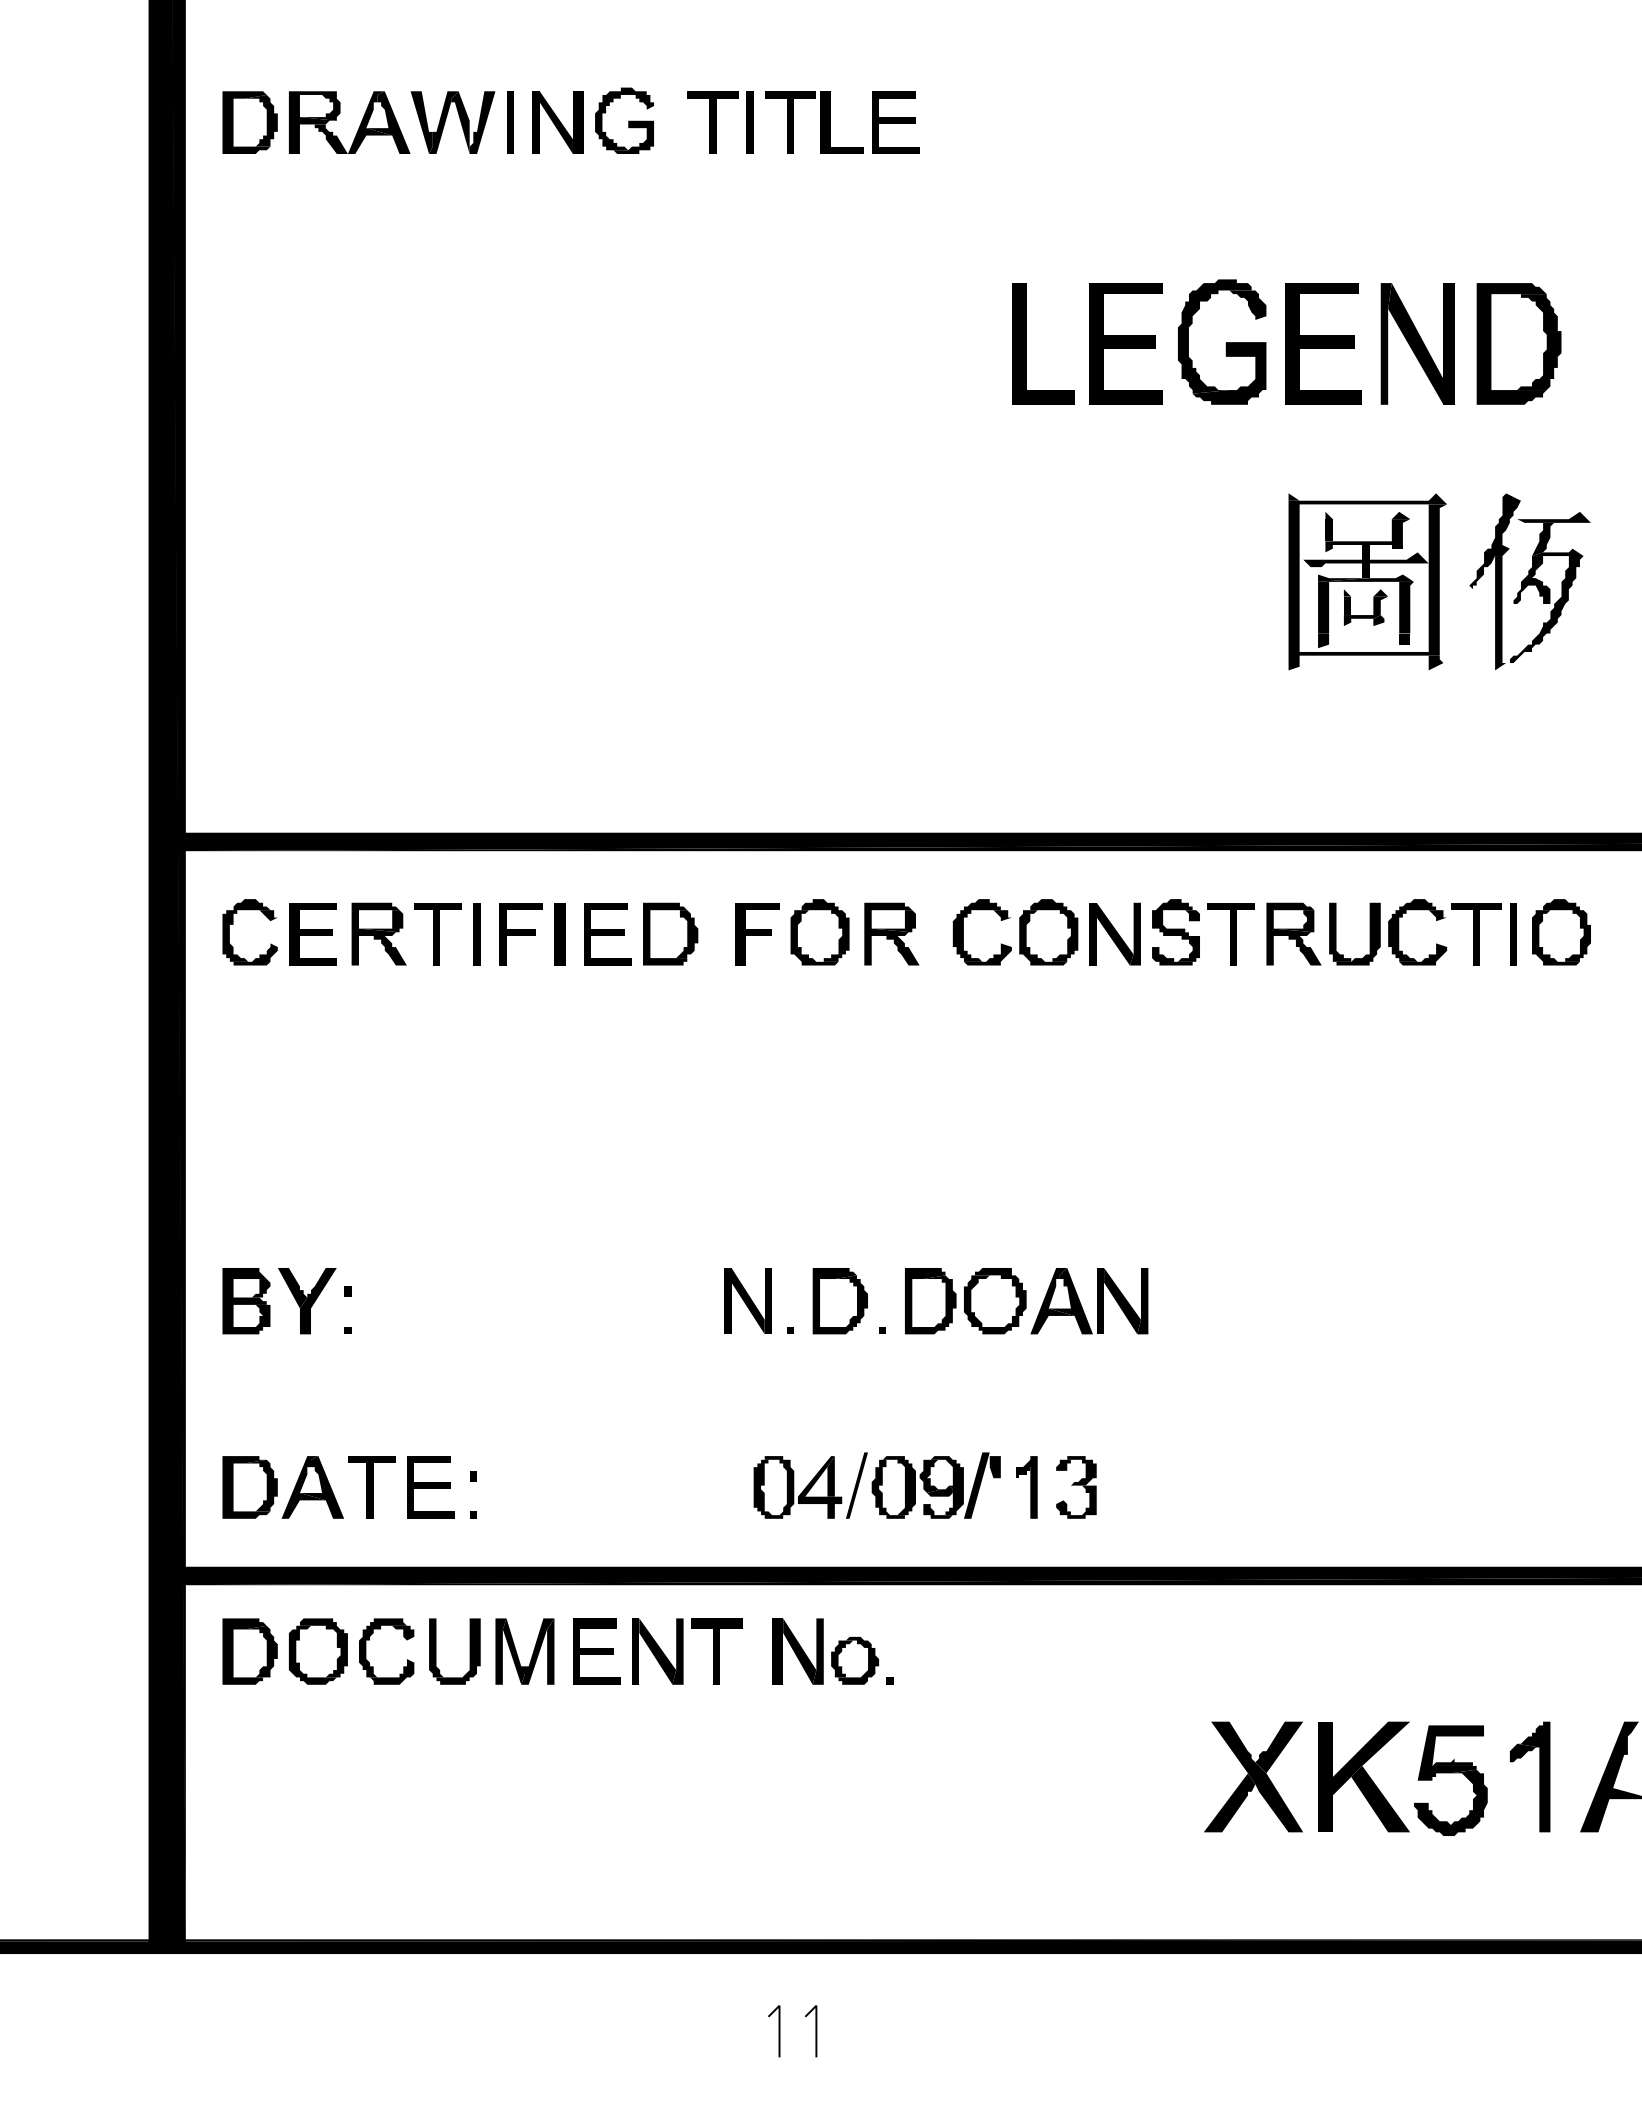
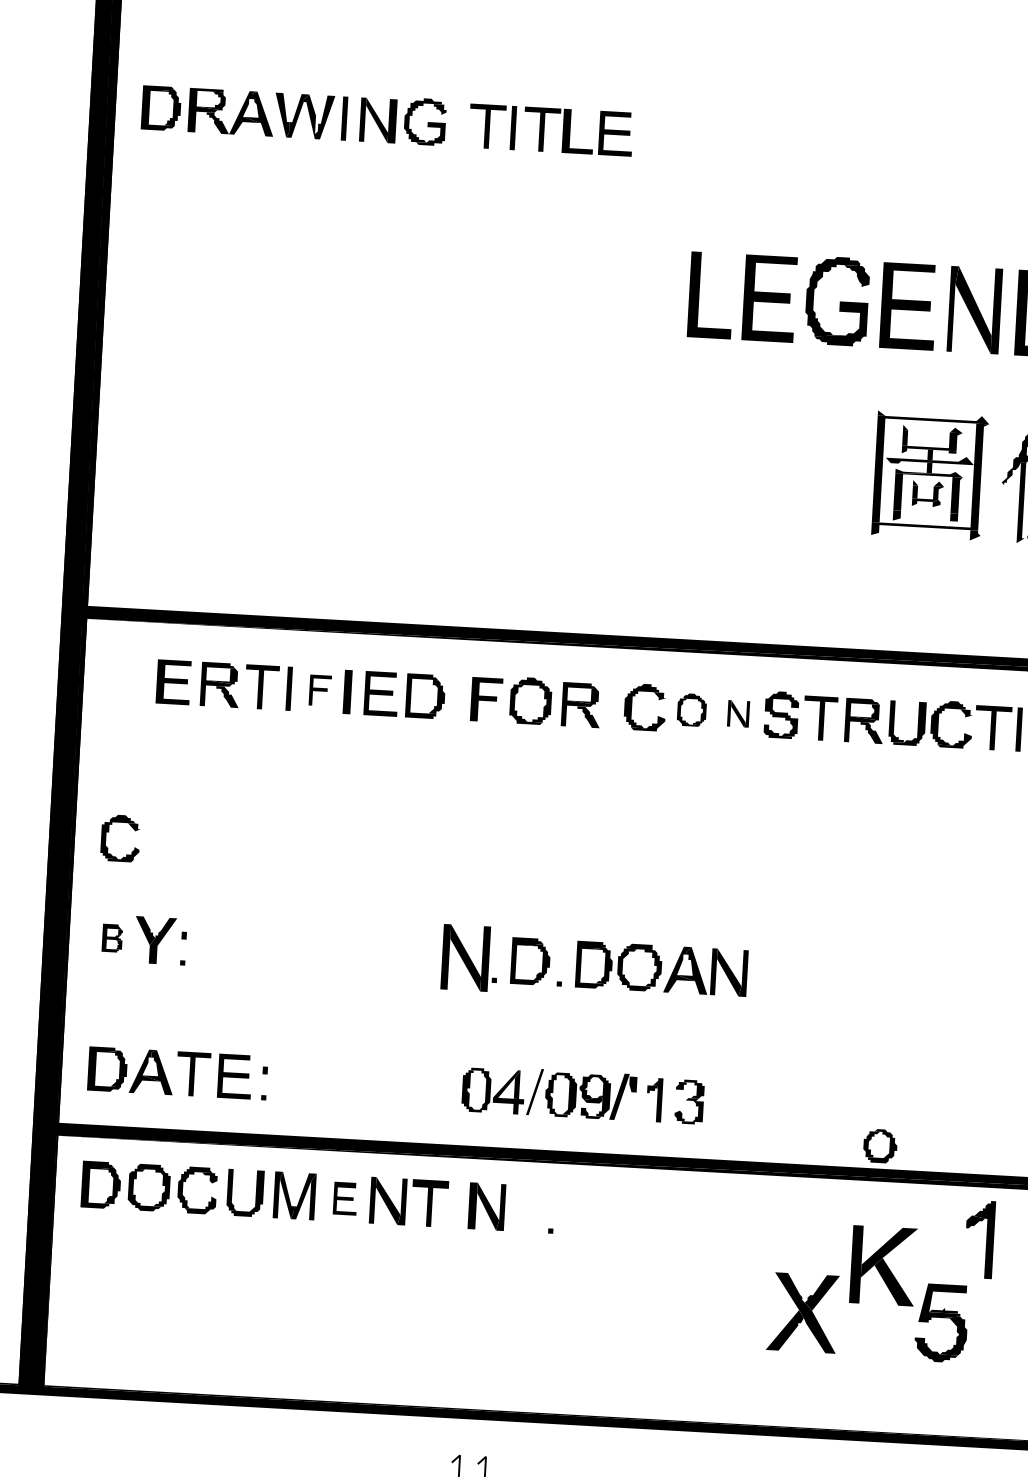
part: (233, 924) -> (109, 832), moved
part: (1048, 932) -> (691, 710), size x0.7
part: (1114, 933) -> (738, 713), size x0.6
part: (520, 934) -> (319, 690), size x0.7
part: (747, 1300) -> (465, 957), size x1.4
part: (246, 1301) -> (112, 938), size x0.6
part: (596, 1651) -> (345, 1198), size x0.7
part: (854, 1660) -> (879, 1145), moved
part: (1363, 1776) -> (883, 1265), moved
part: (1539, 1776) -> (986, 1239), moved

